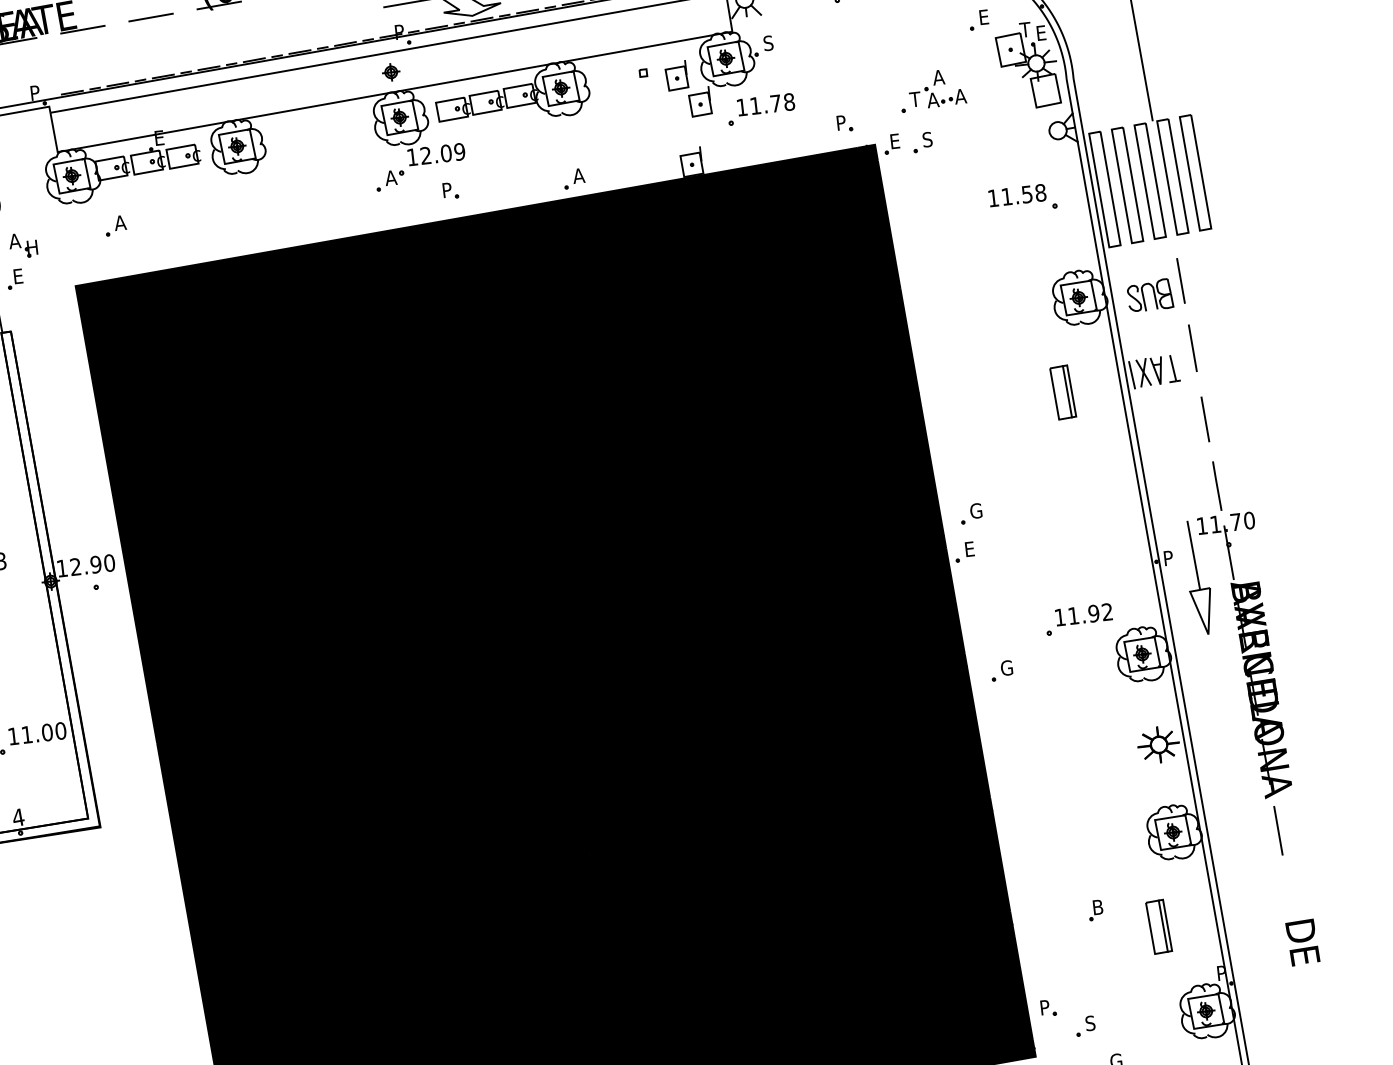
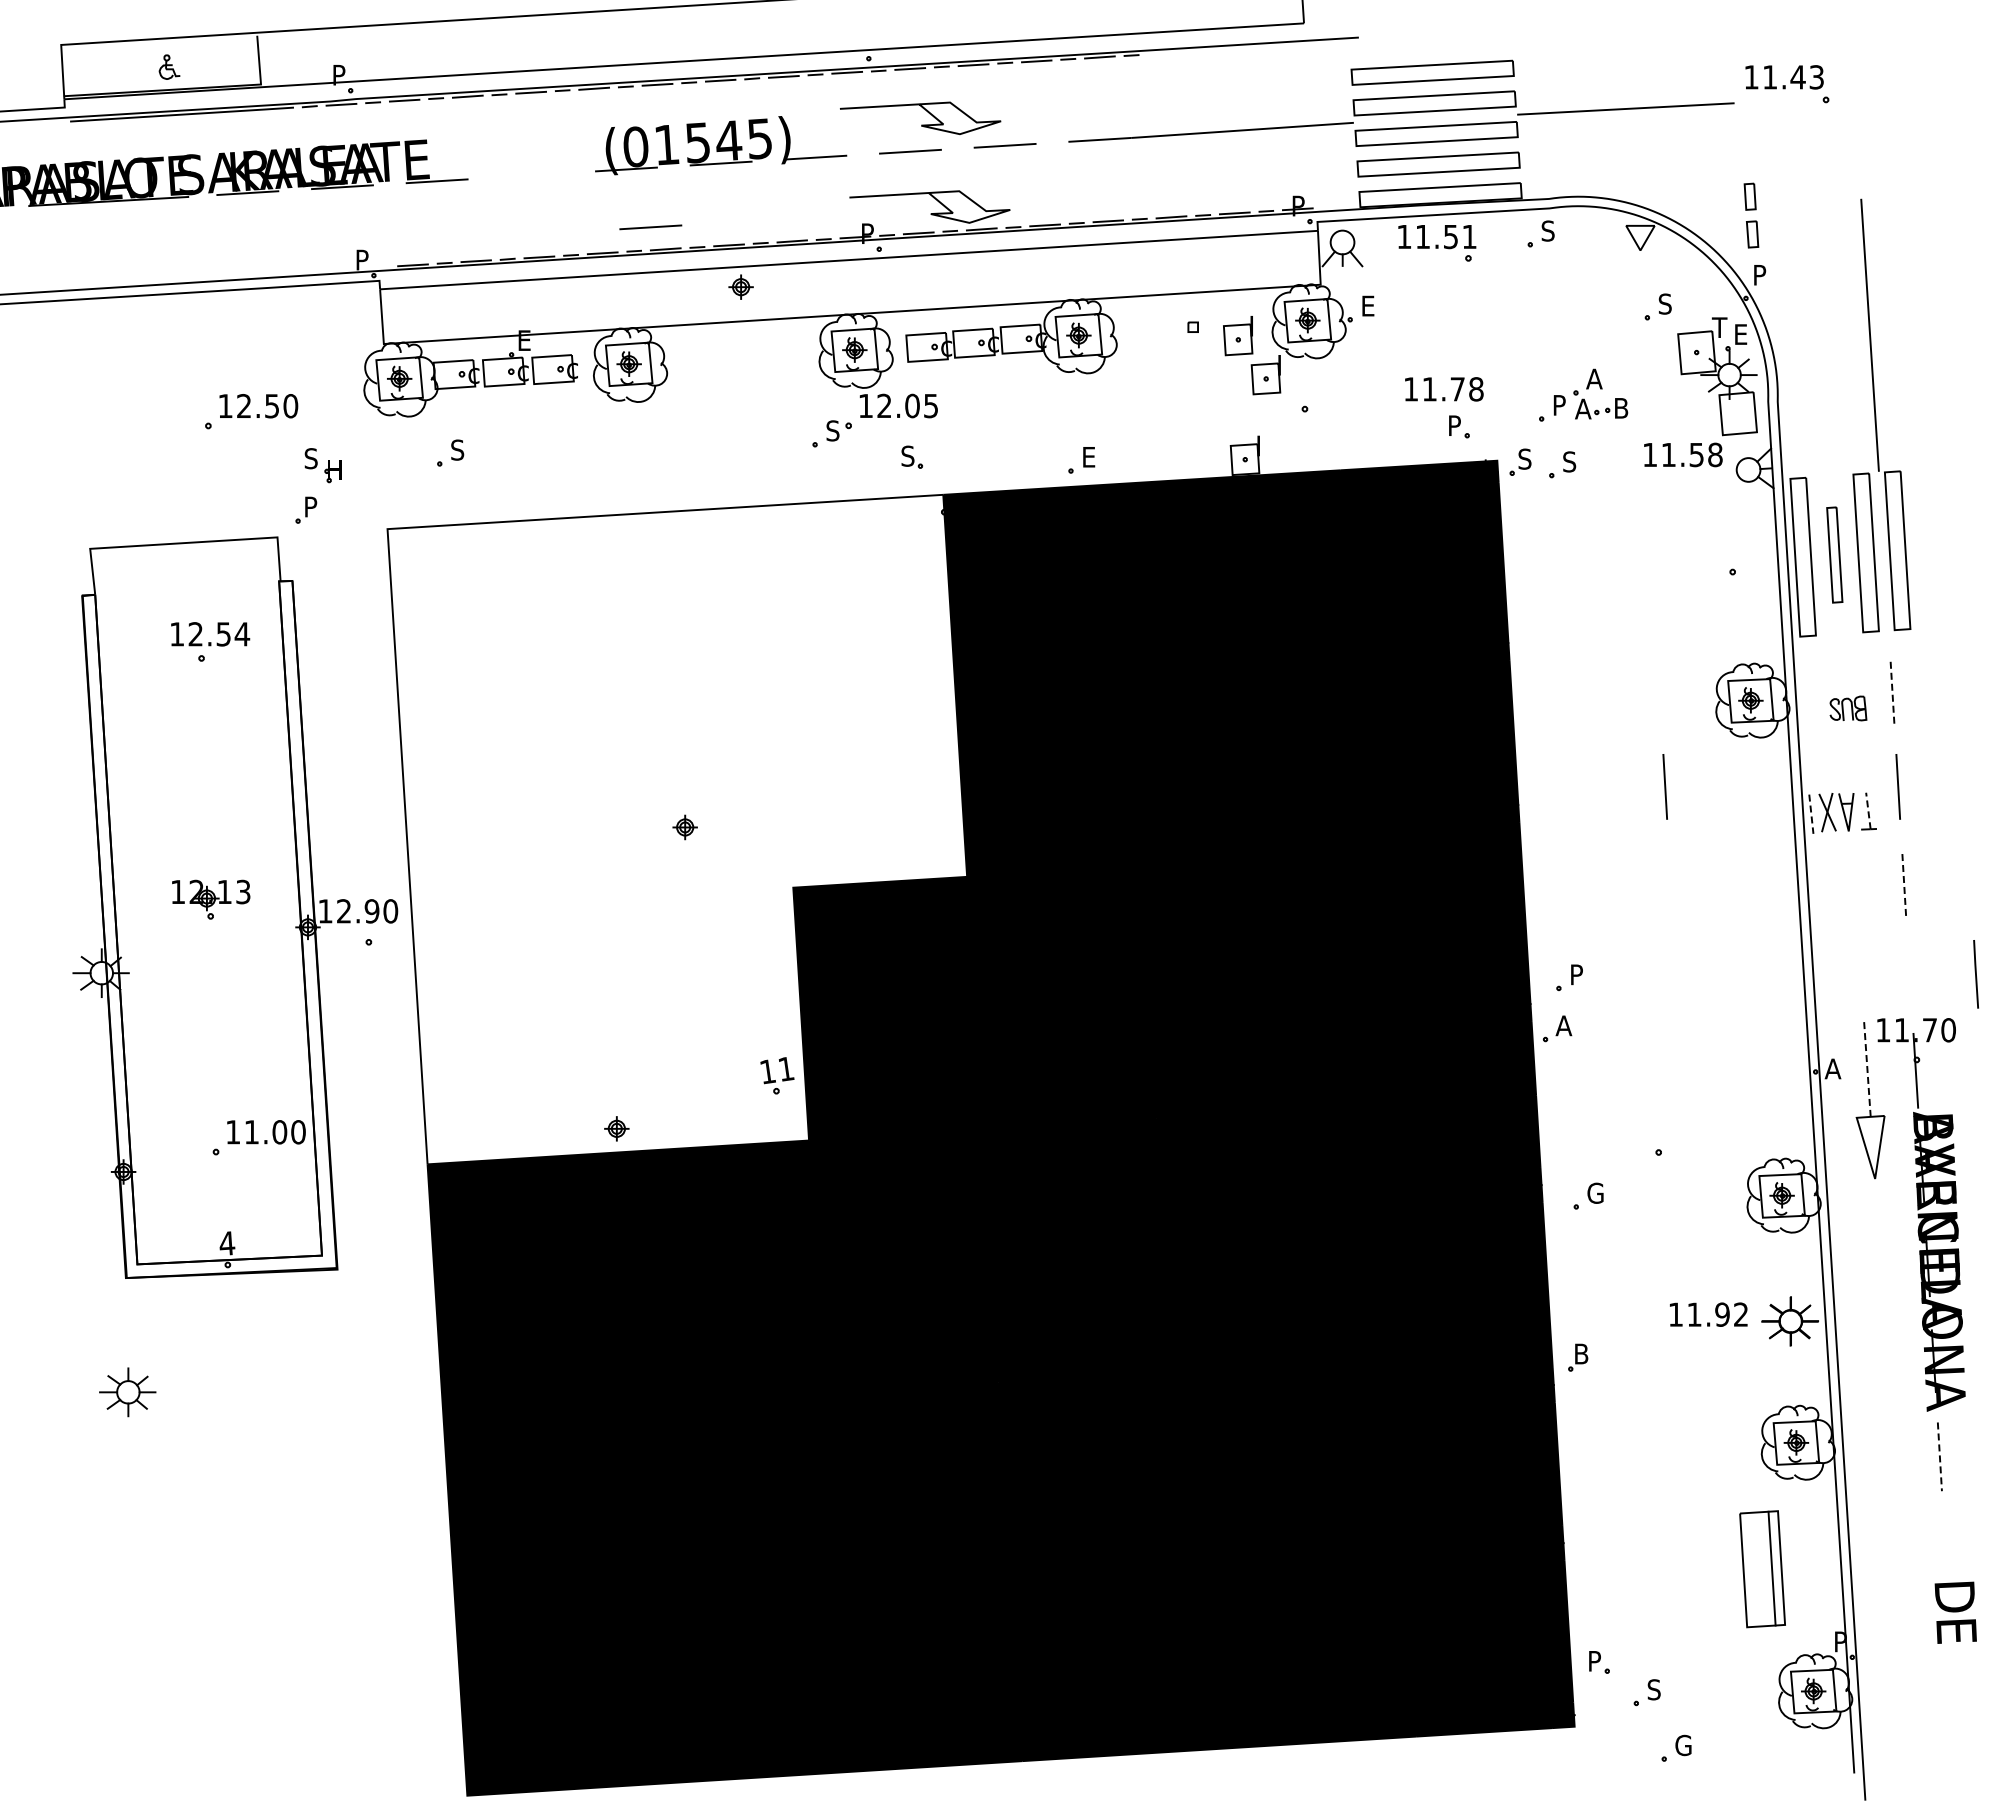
text: (983, 16) -> (1664, 303), E -> S
line: (150, 17) -> (650, 227), moved
text: (768, 42) -> (1367, 305), S -> E
part: (390, 71) -> (740, 286), moved
text: (960, 96) -> (1621, 408), A -> B
text: (914, 99) -> (1558, 405), T -> P
text: (766, 104) -> (1444, 389), moved
text: (894, 140) -> (1524, 458), E -> S
text: (459, 151) -> (930, 405), 12.09 -> 12.05
part: (1195, 172) -> (1928, 548), removed
text: (578, 176) -> (1089, 457), A -> E
text: (391, 177) -> (833, 430), A -> S
part: (1127, 184) -> (1834, 554), size x0.6
text: (446, 189) -> (907, 455), P -> S
text: (1017, 195) -> (1683, 454), moved
text: (119, 222) -> (457, 449), A -> S
text: (14, 241) -> (311, 458), A -> S
text: (19, 275) -> (312, 506), E -> P
line: (1180, 280) -> (1892, 693), solid -> dashed
part: (1150, 295) -> (1848, 708), size x0.6
line: (1023, 367) -> (1664, 786), added
line: (1173, 367) -> (1868, 810), solid -> dashed
line: (1132, 375) -> (1811, 814), solid -> dashed
part: (1062, 392) -> (1714, 826), removed
line: (1205, 419) -> (1904, 885), solid -> dashed
fill: (310, 480) -> (677, 829), removed
line: (1216, 486) -> (1975, 974), moved
text: (976, 510) -> (1578, 974), G -> P
text: (969, 549) -> (1563, 1025), E -> A
line: (1193, 555) -> (1867, 1068), solid -> dashed
text: (1168, 557) -> (1832, 1068), P -> A
text: (1083, 614) -> (1708, 1314), moved
line: (1278, 831) -> (1939, 1457), solid -> dashed
part: (1096, 910) -> (1578, 1357), moved
part: (1158, 926) -> (1762, 1568), size x1.6

